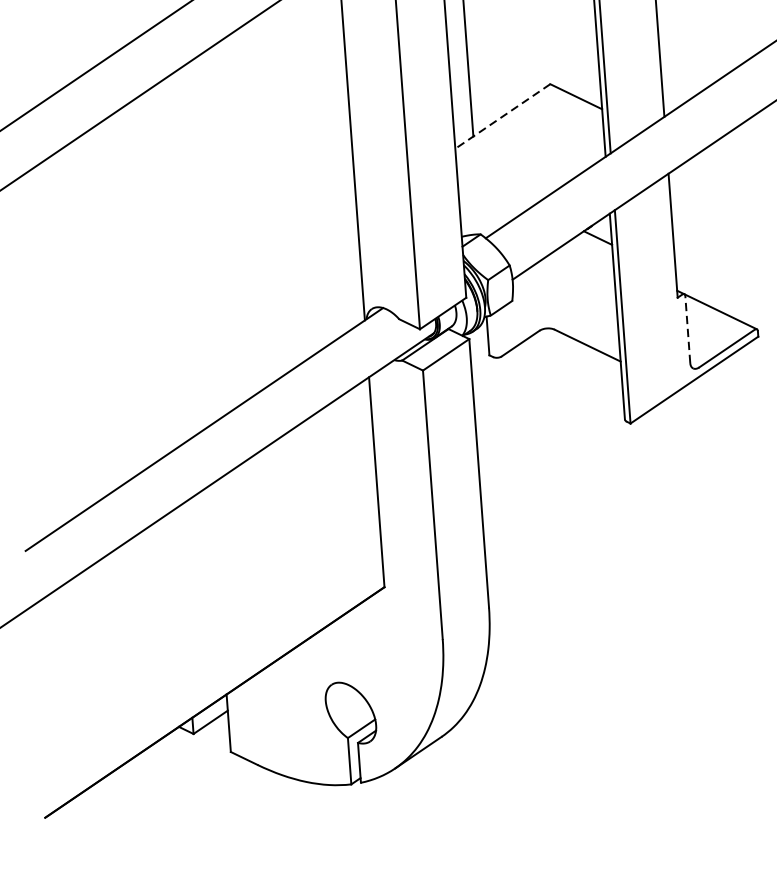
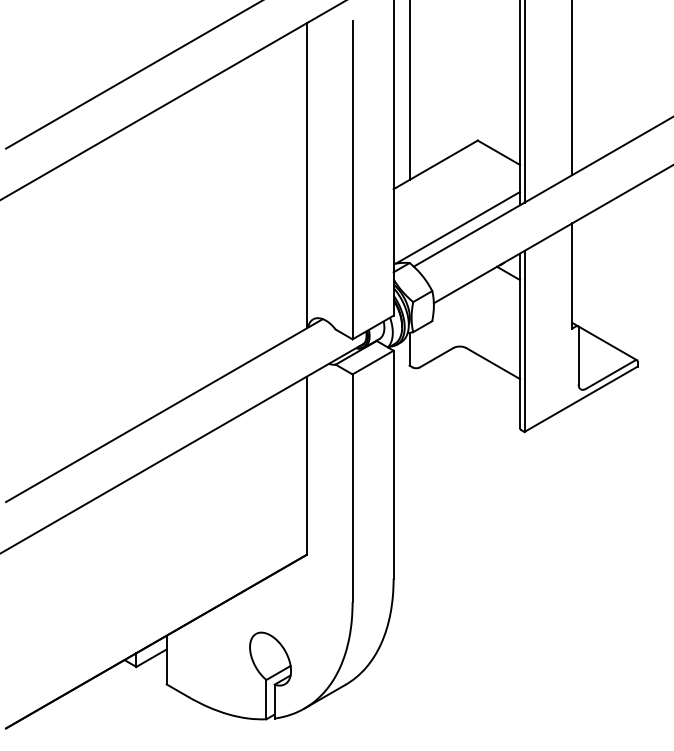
line: (502, 116) -> (435, 164), dashed -> solid
line: (535, 188) -> (458, 227), added
line: (687, 328) -> (578, 355), dashed -> solid

